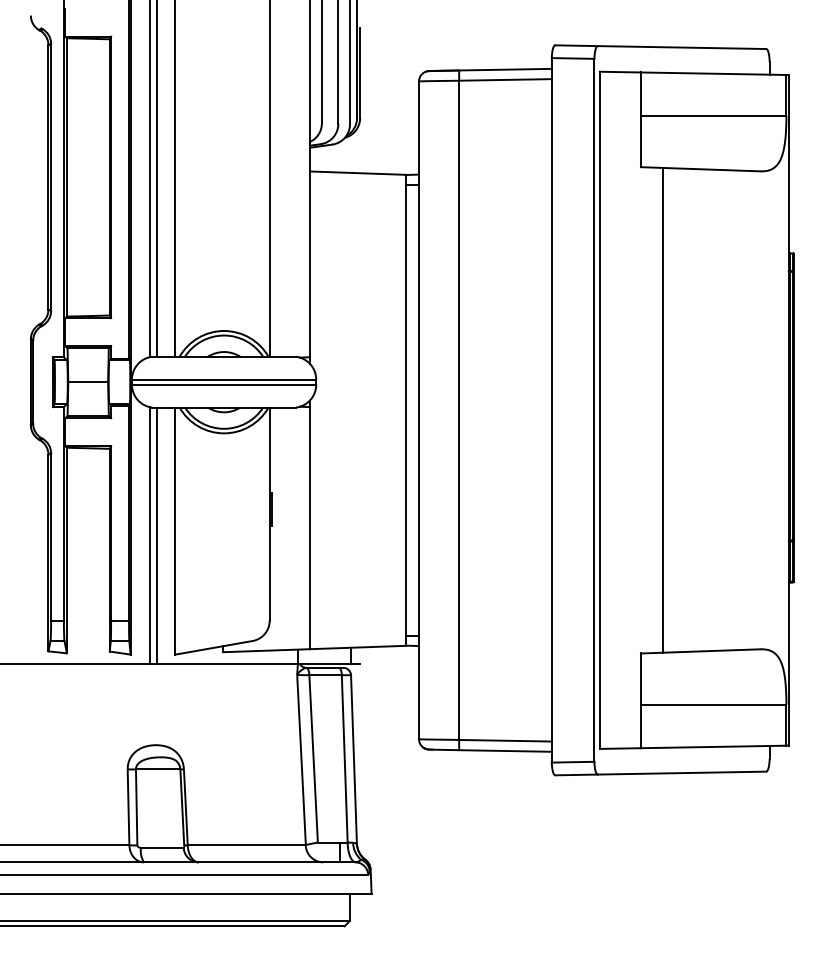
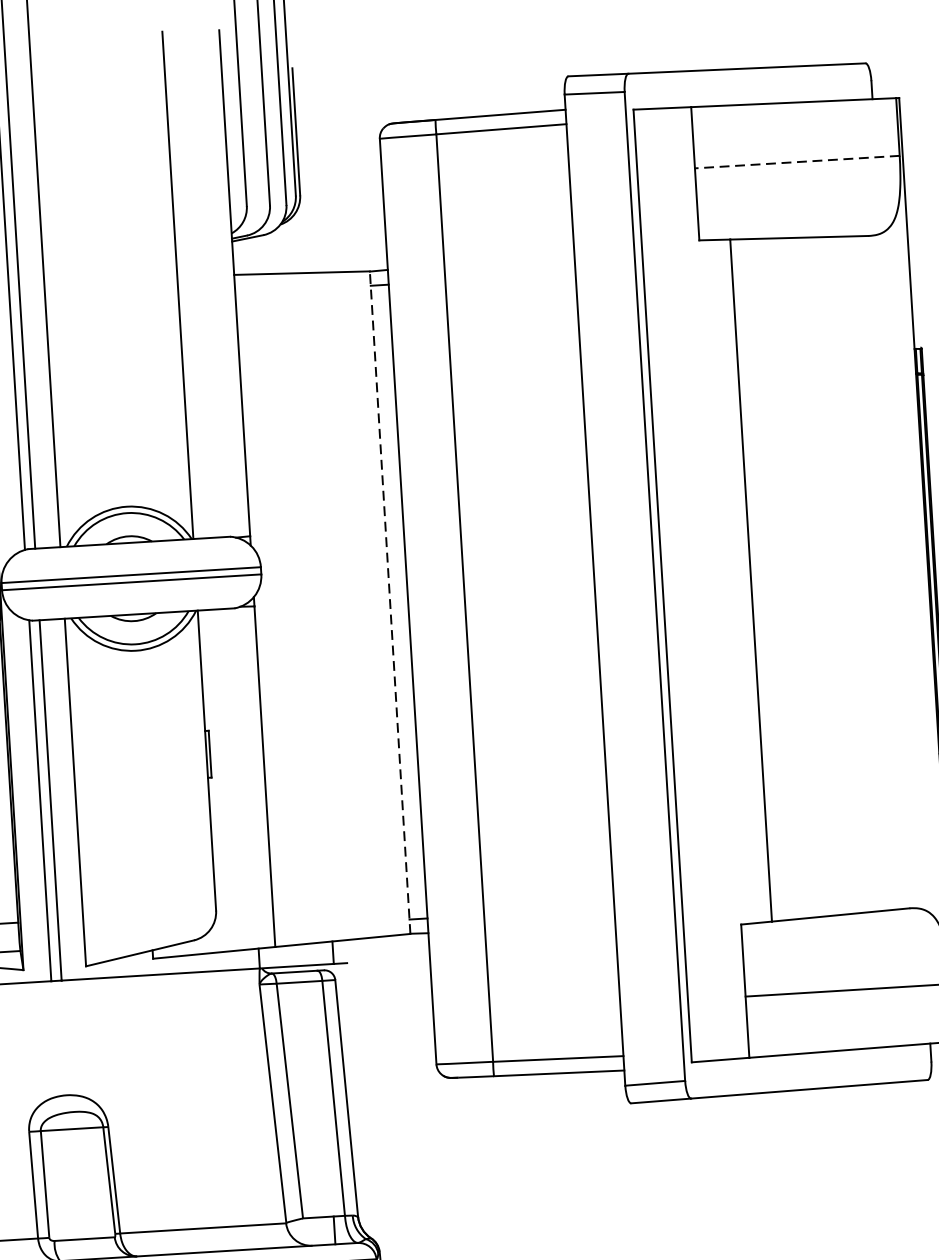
line: (713, 115) -> (797, 161), solid -> dashed
line: (406, 409) -> (390, 601), solid -> dashed

